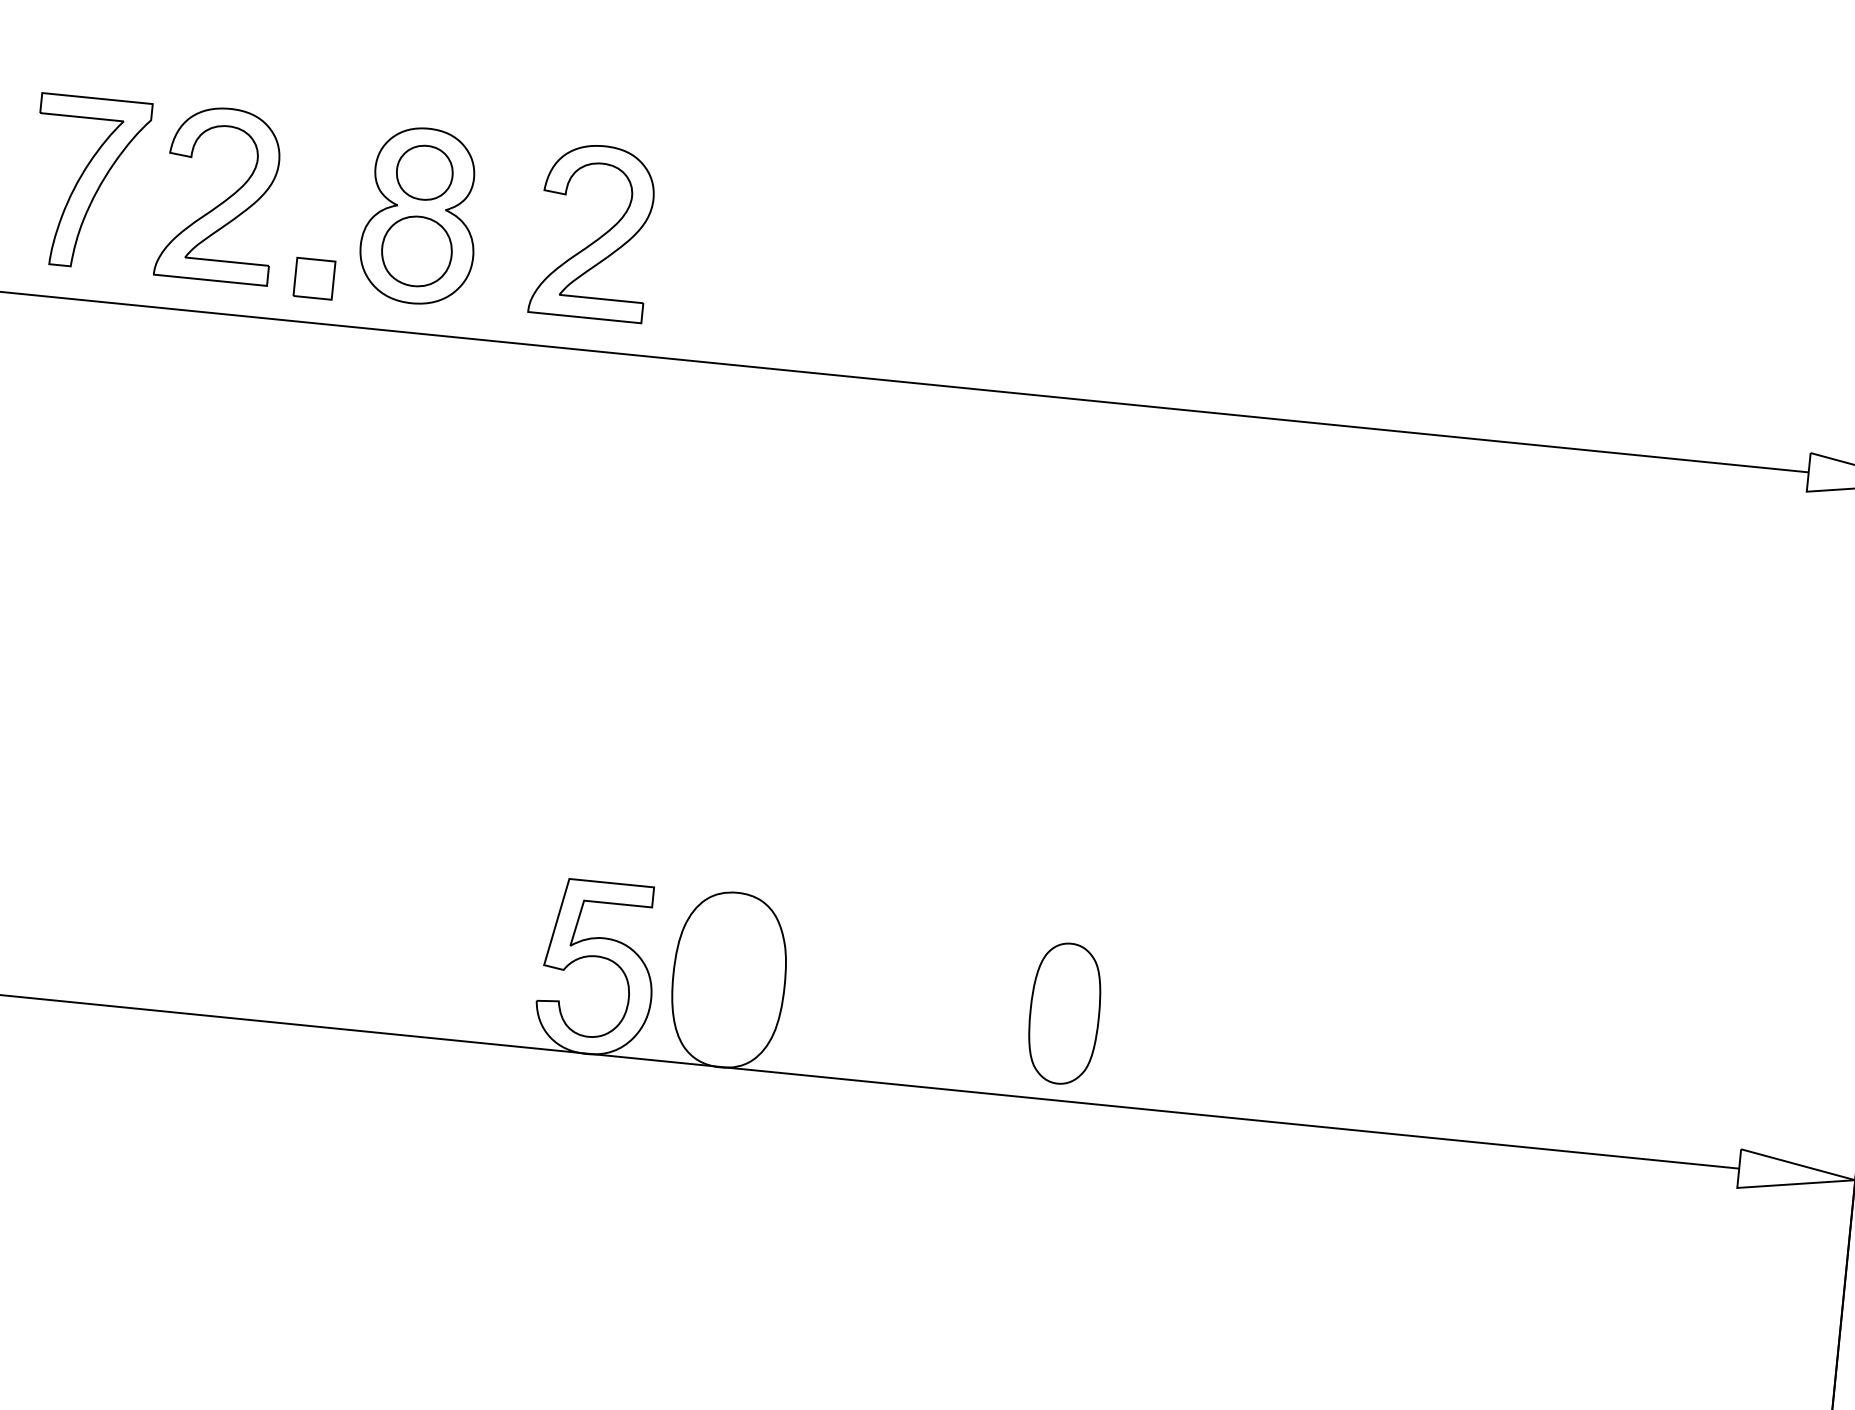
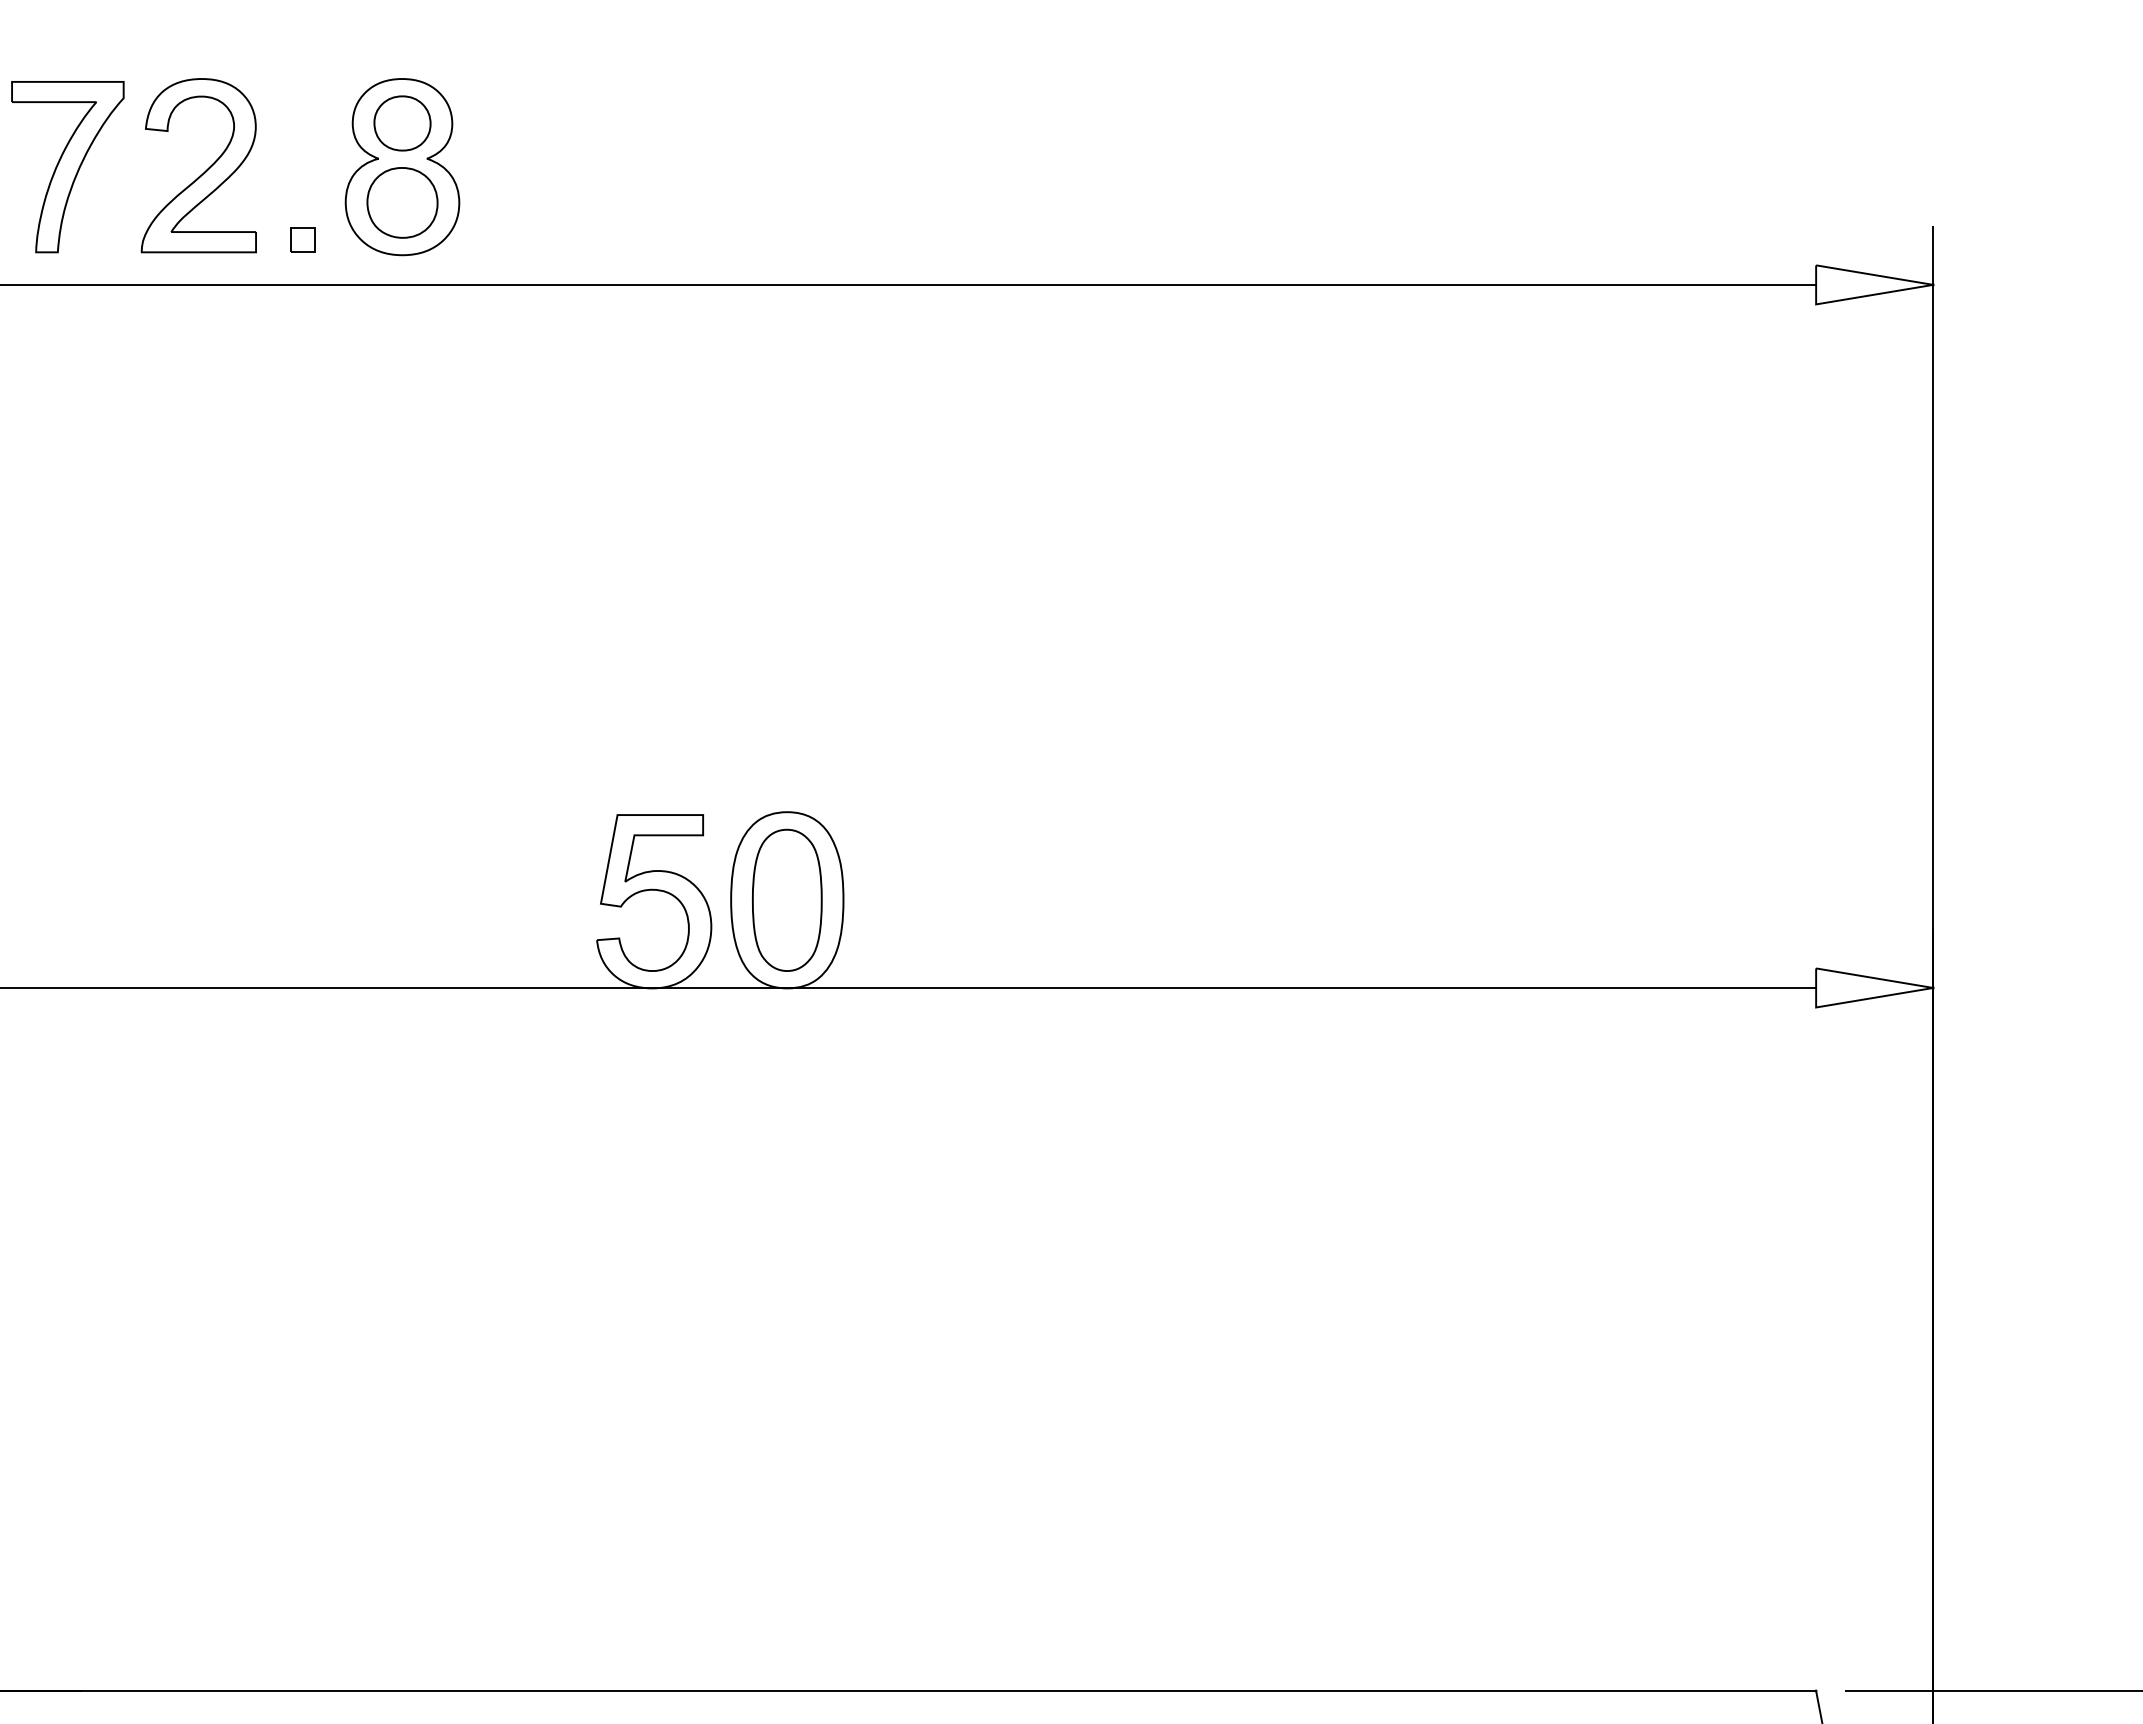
part: (598, 238) -> (582, 171), removed
part: (314, 277) -> (302, 239), size x0.62
part: (1065, 1012) -> (787, 899), moved

